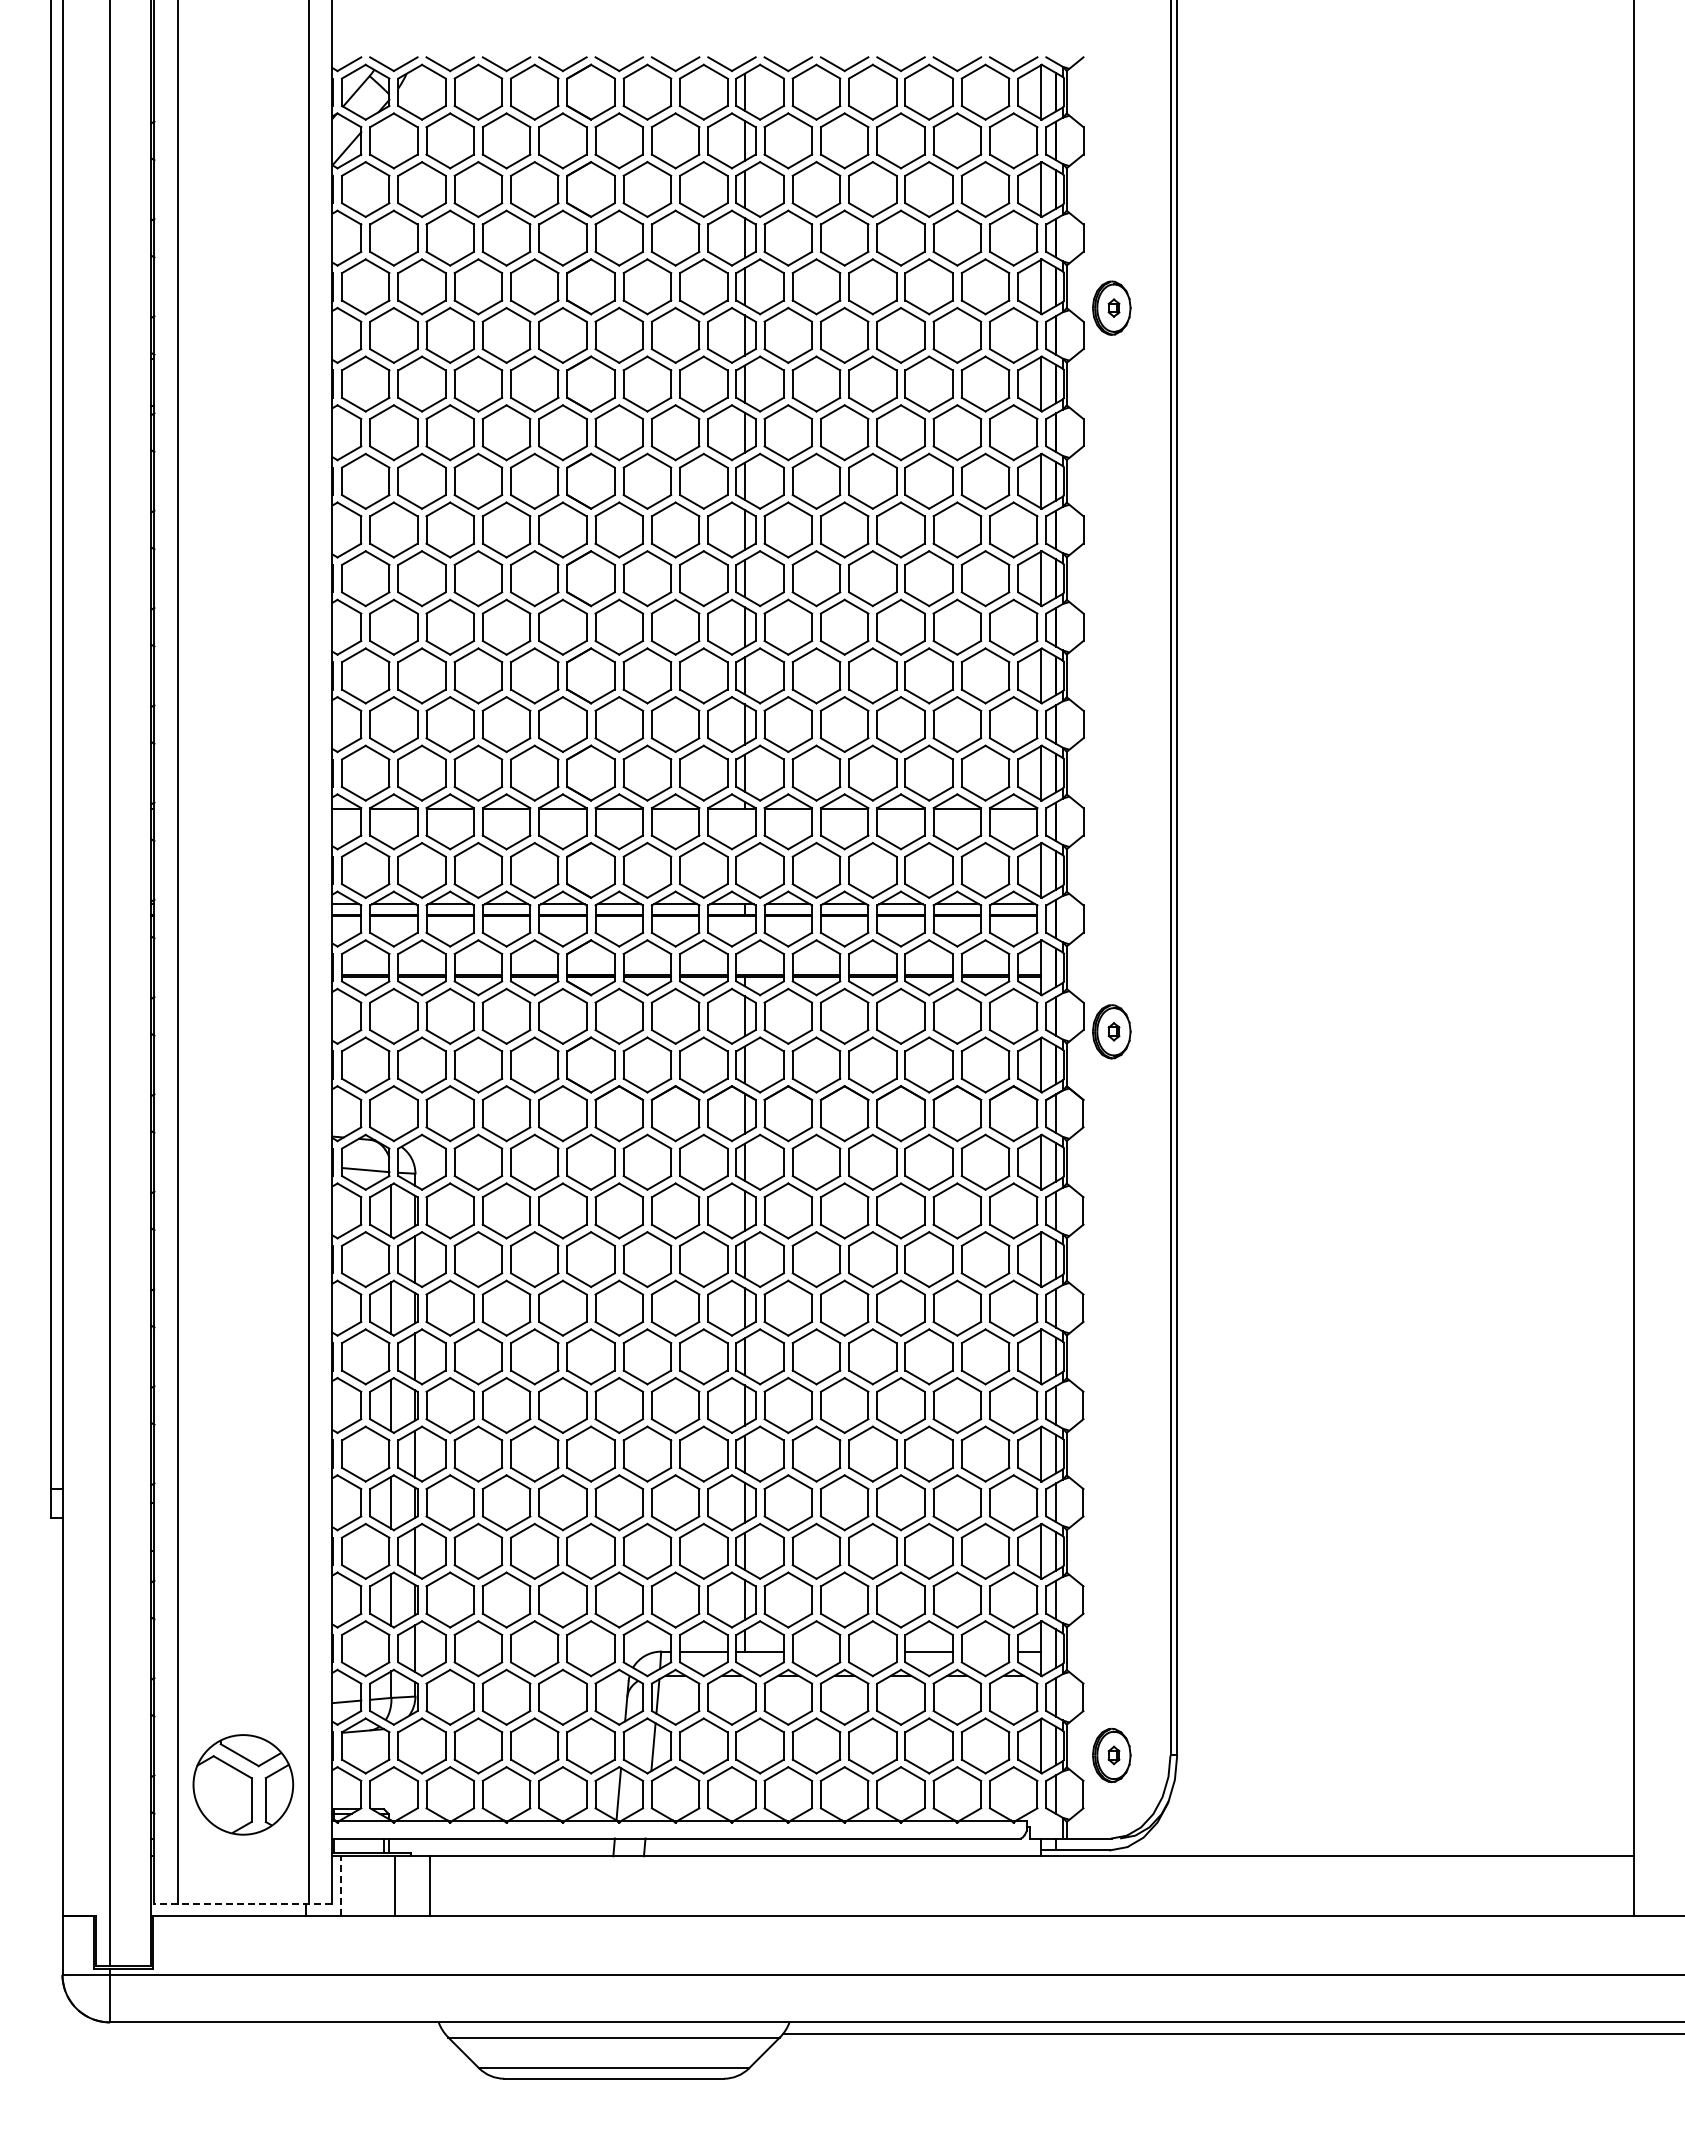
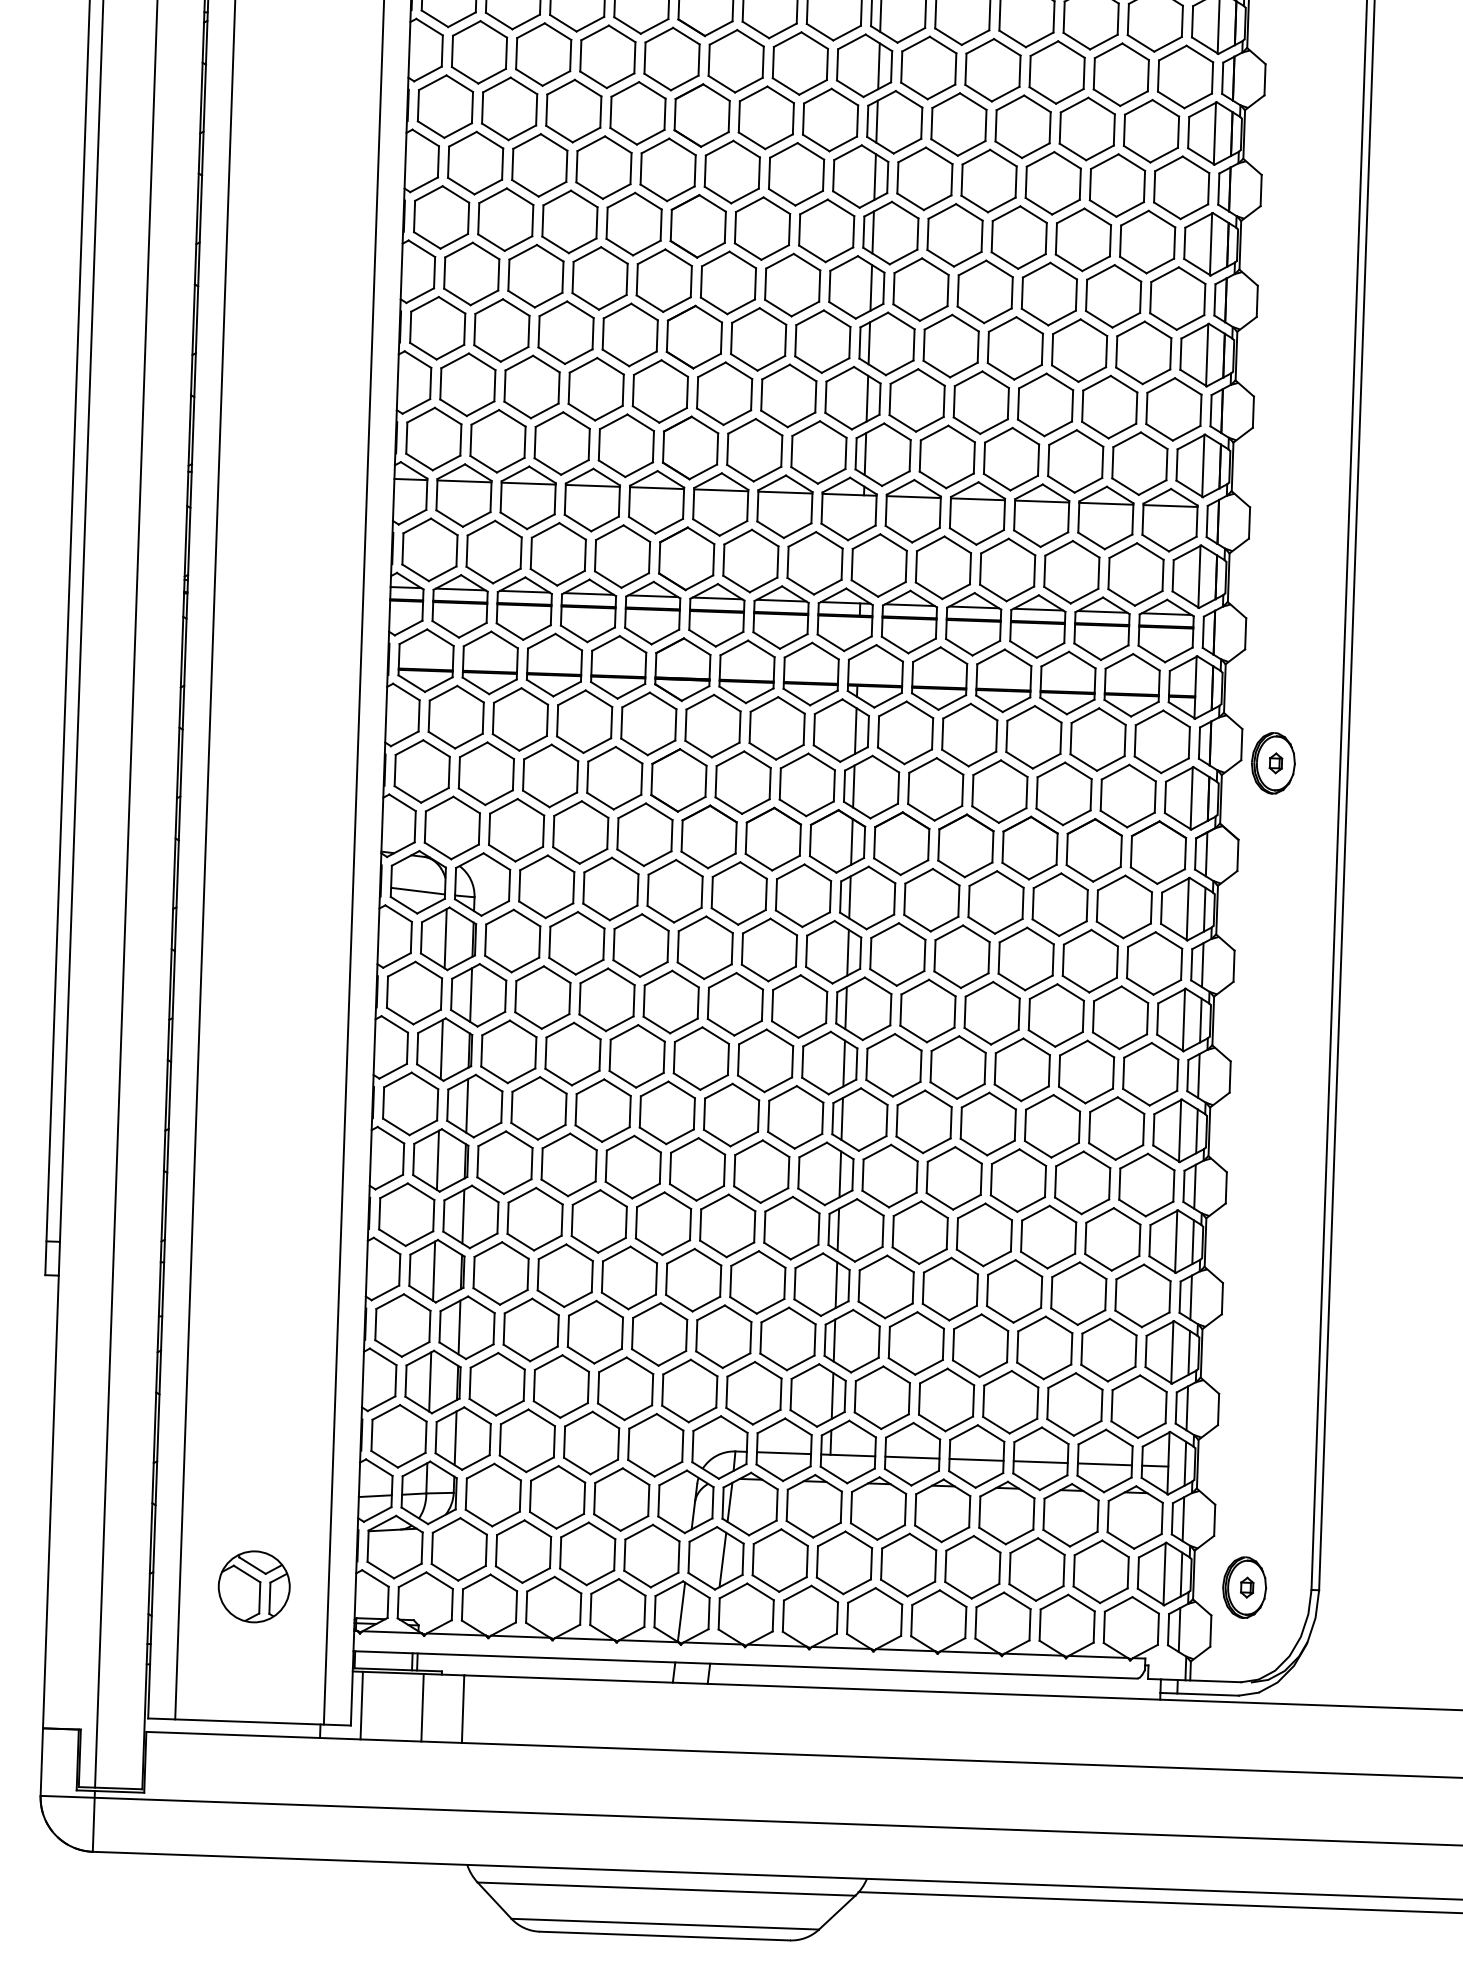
line: (816, 1651) -> (912, 1457), added
line: (872, 1651) -> (976, 1459), added
line: (985, 1651) -> (1104, 1464), added
part: (243, 1785) -> (254, 1587), size x0.62
line: (341, 1885) -> (362, 1705), dashed -> solid
line: (243, 1903) -> (249, 1721), dashed -> solid

